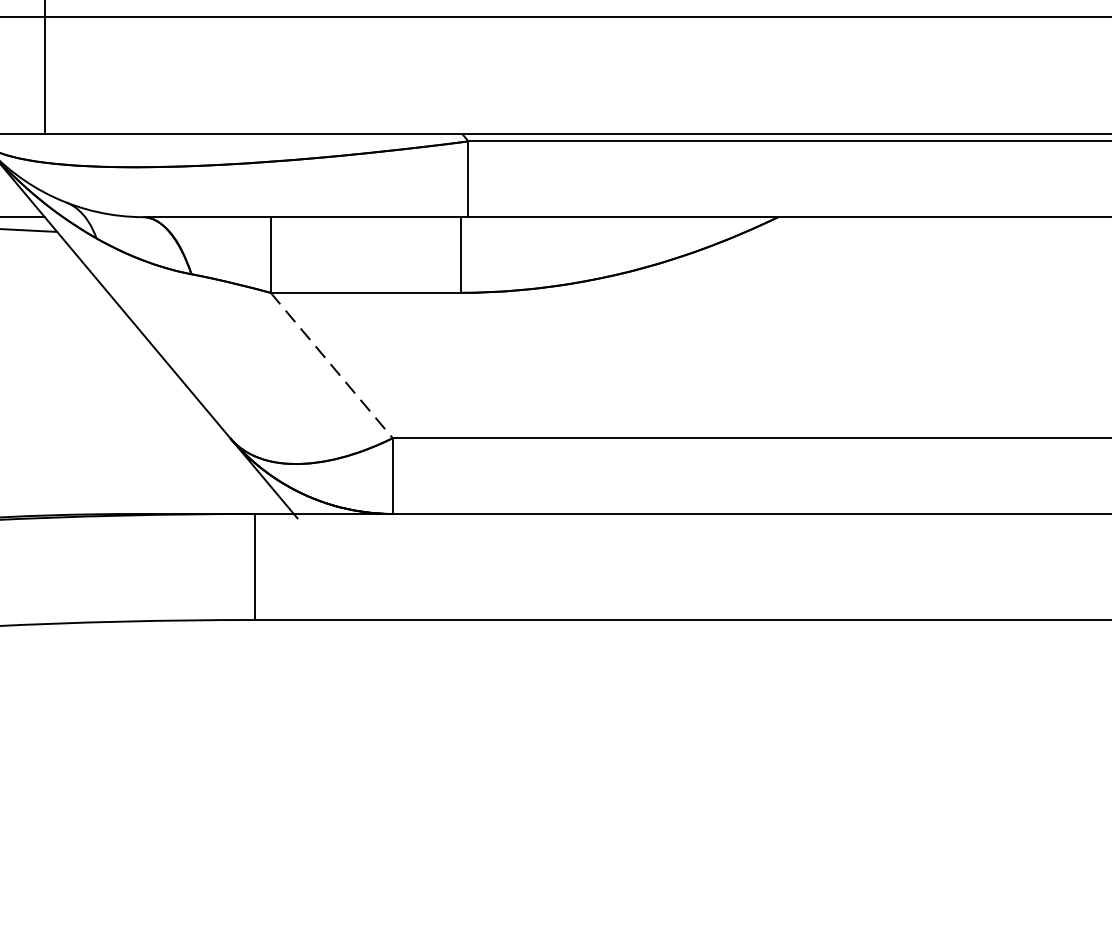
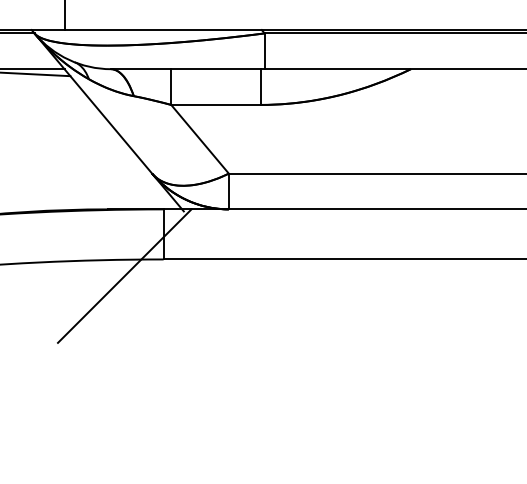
line: (332, 366) -> (200, 139), dashed -> solid
line: (171, 653) -> (124, 275), added

